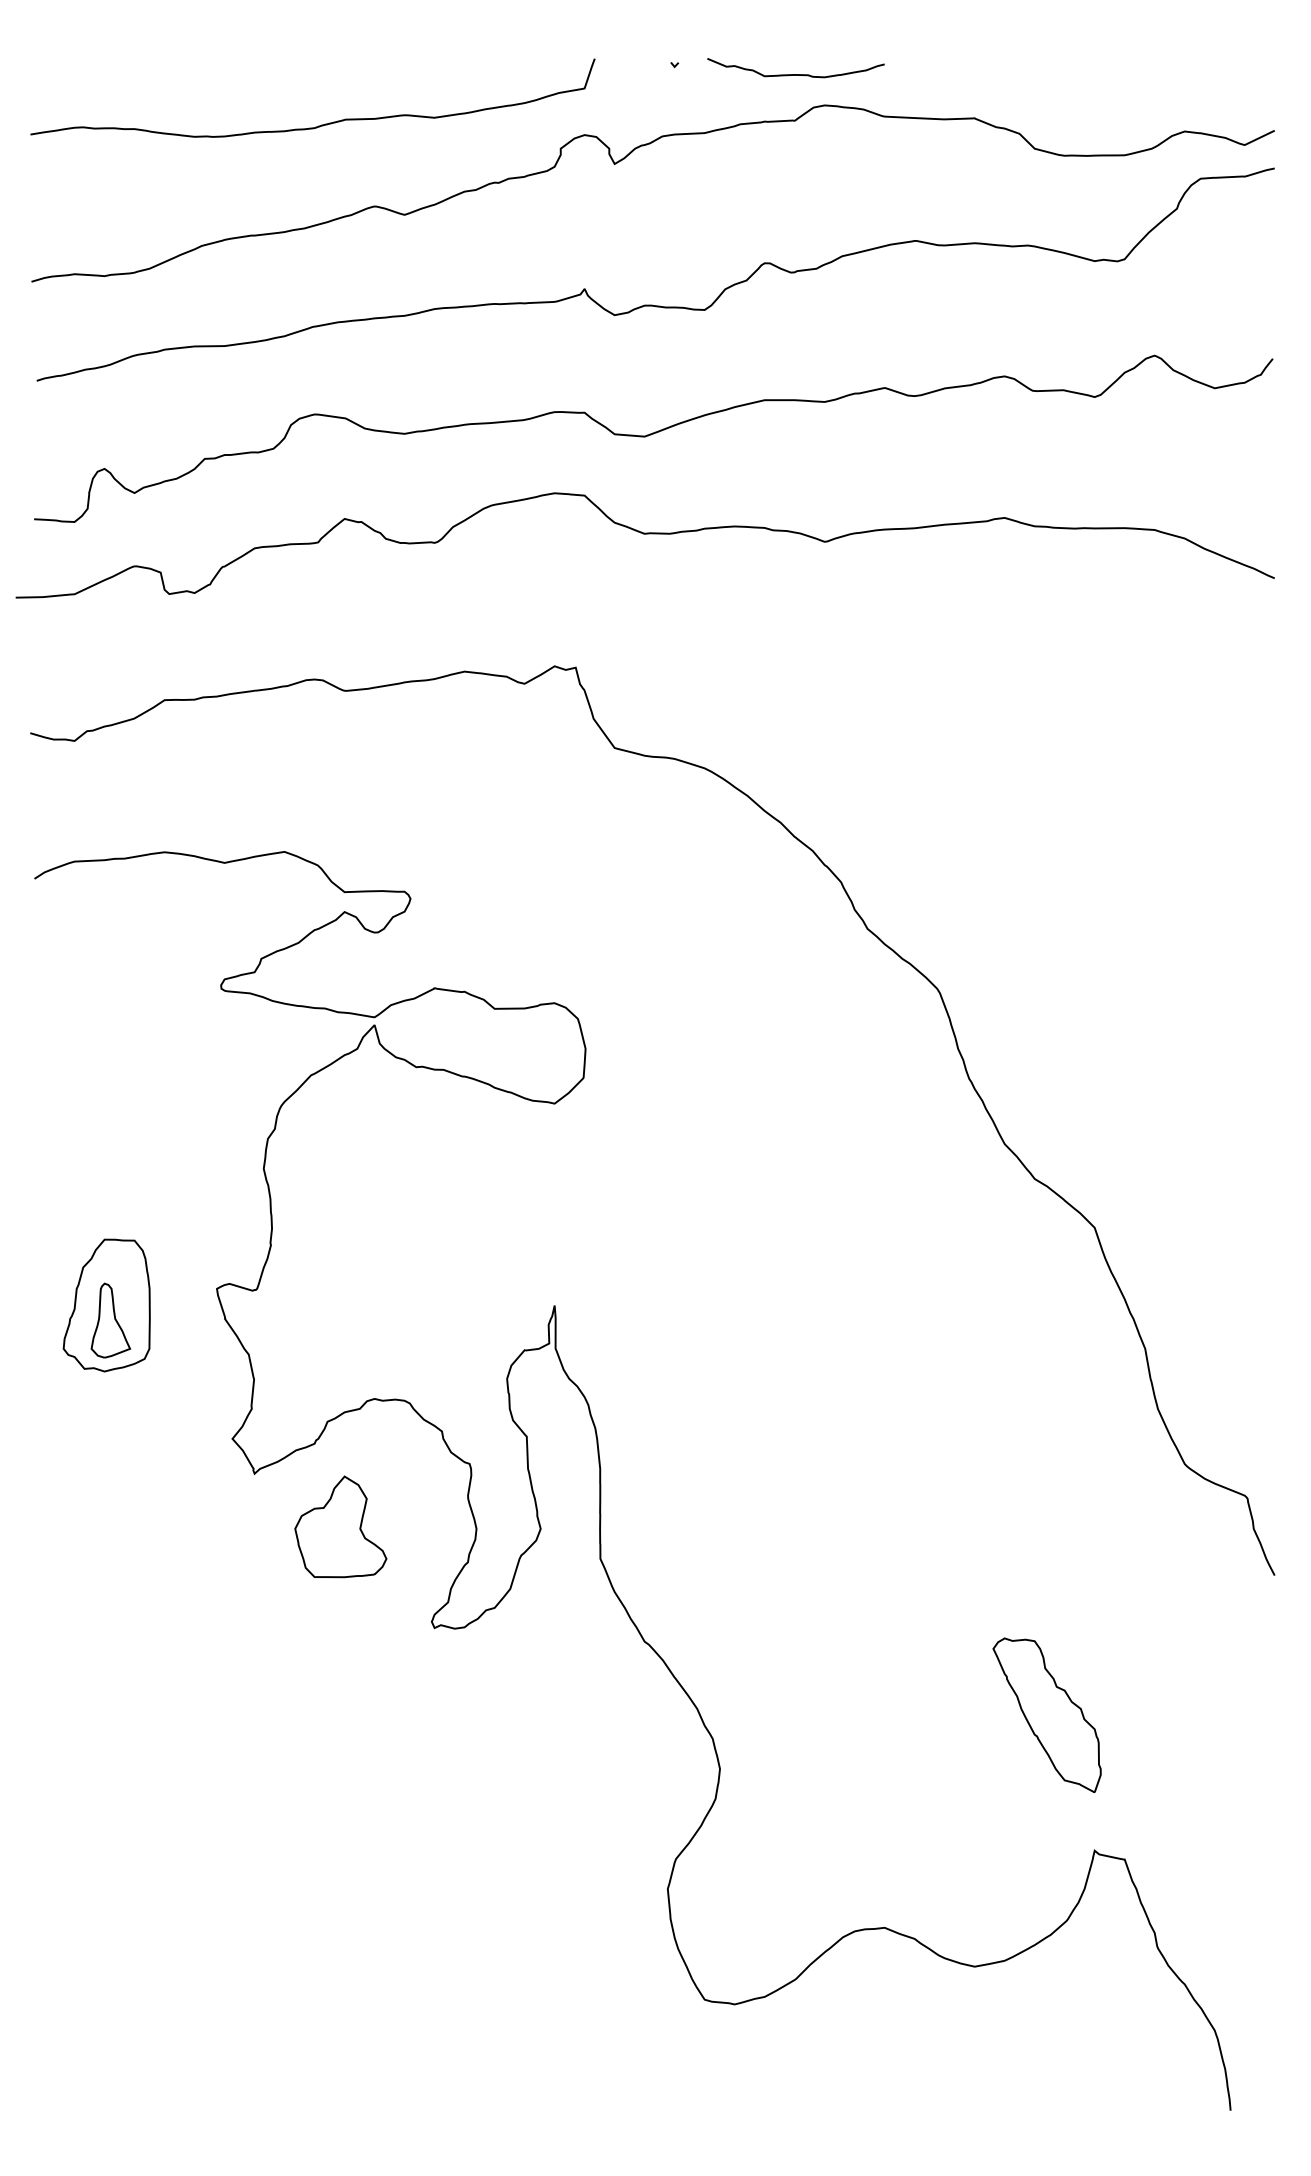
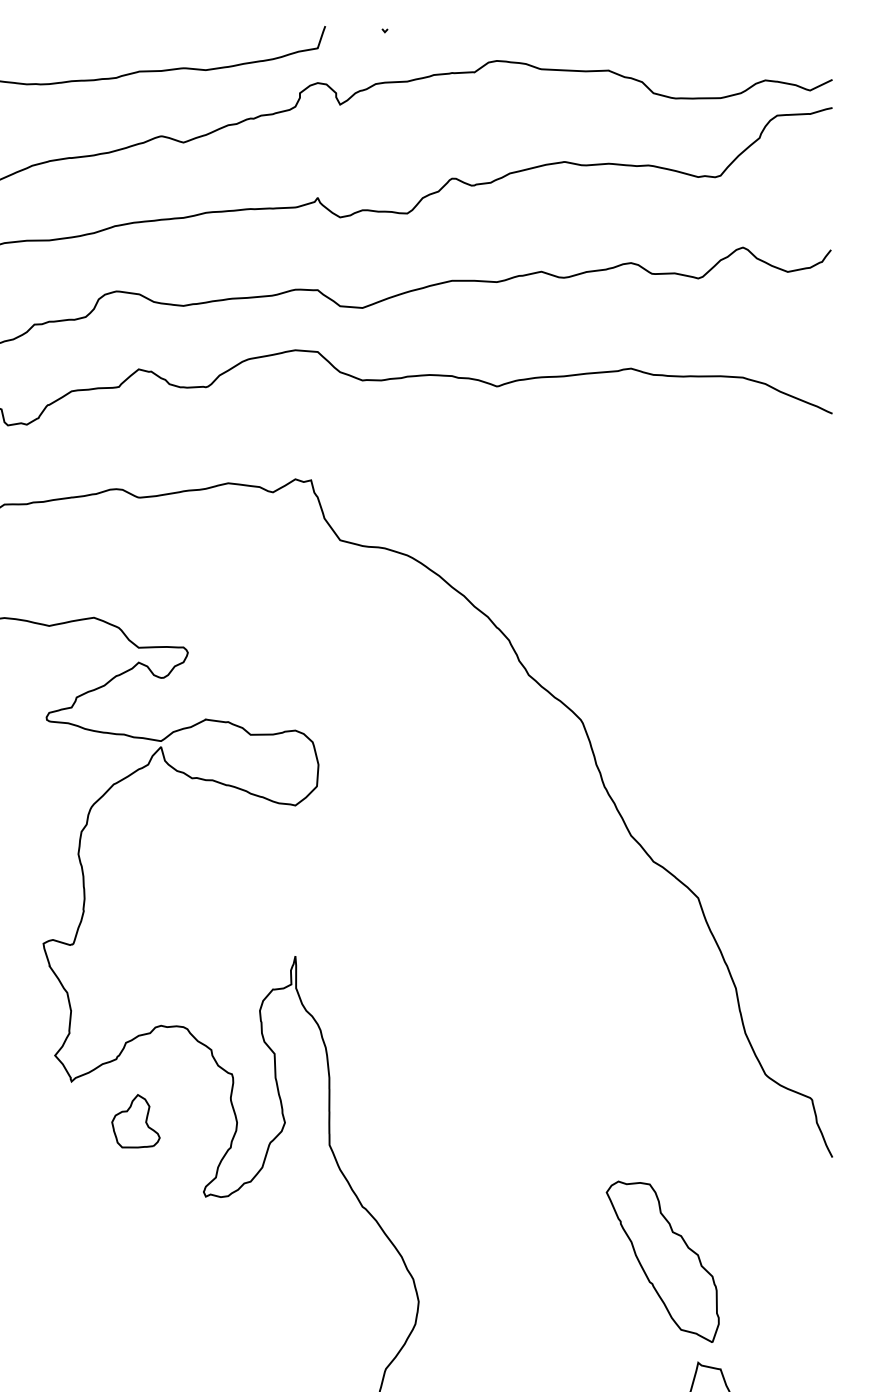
curve: (795, 74) -> (475, 37), removed
part: (340, 1526) -> (135, 1120), size x0.7
part: (1046, 1714) -> (662, 1261), size x1.4

